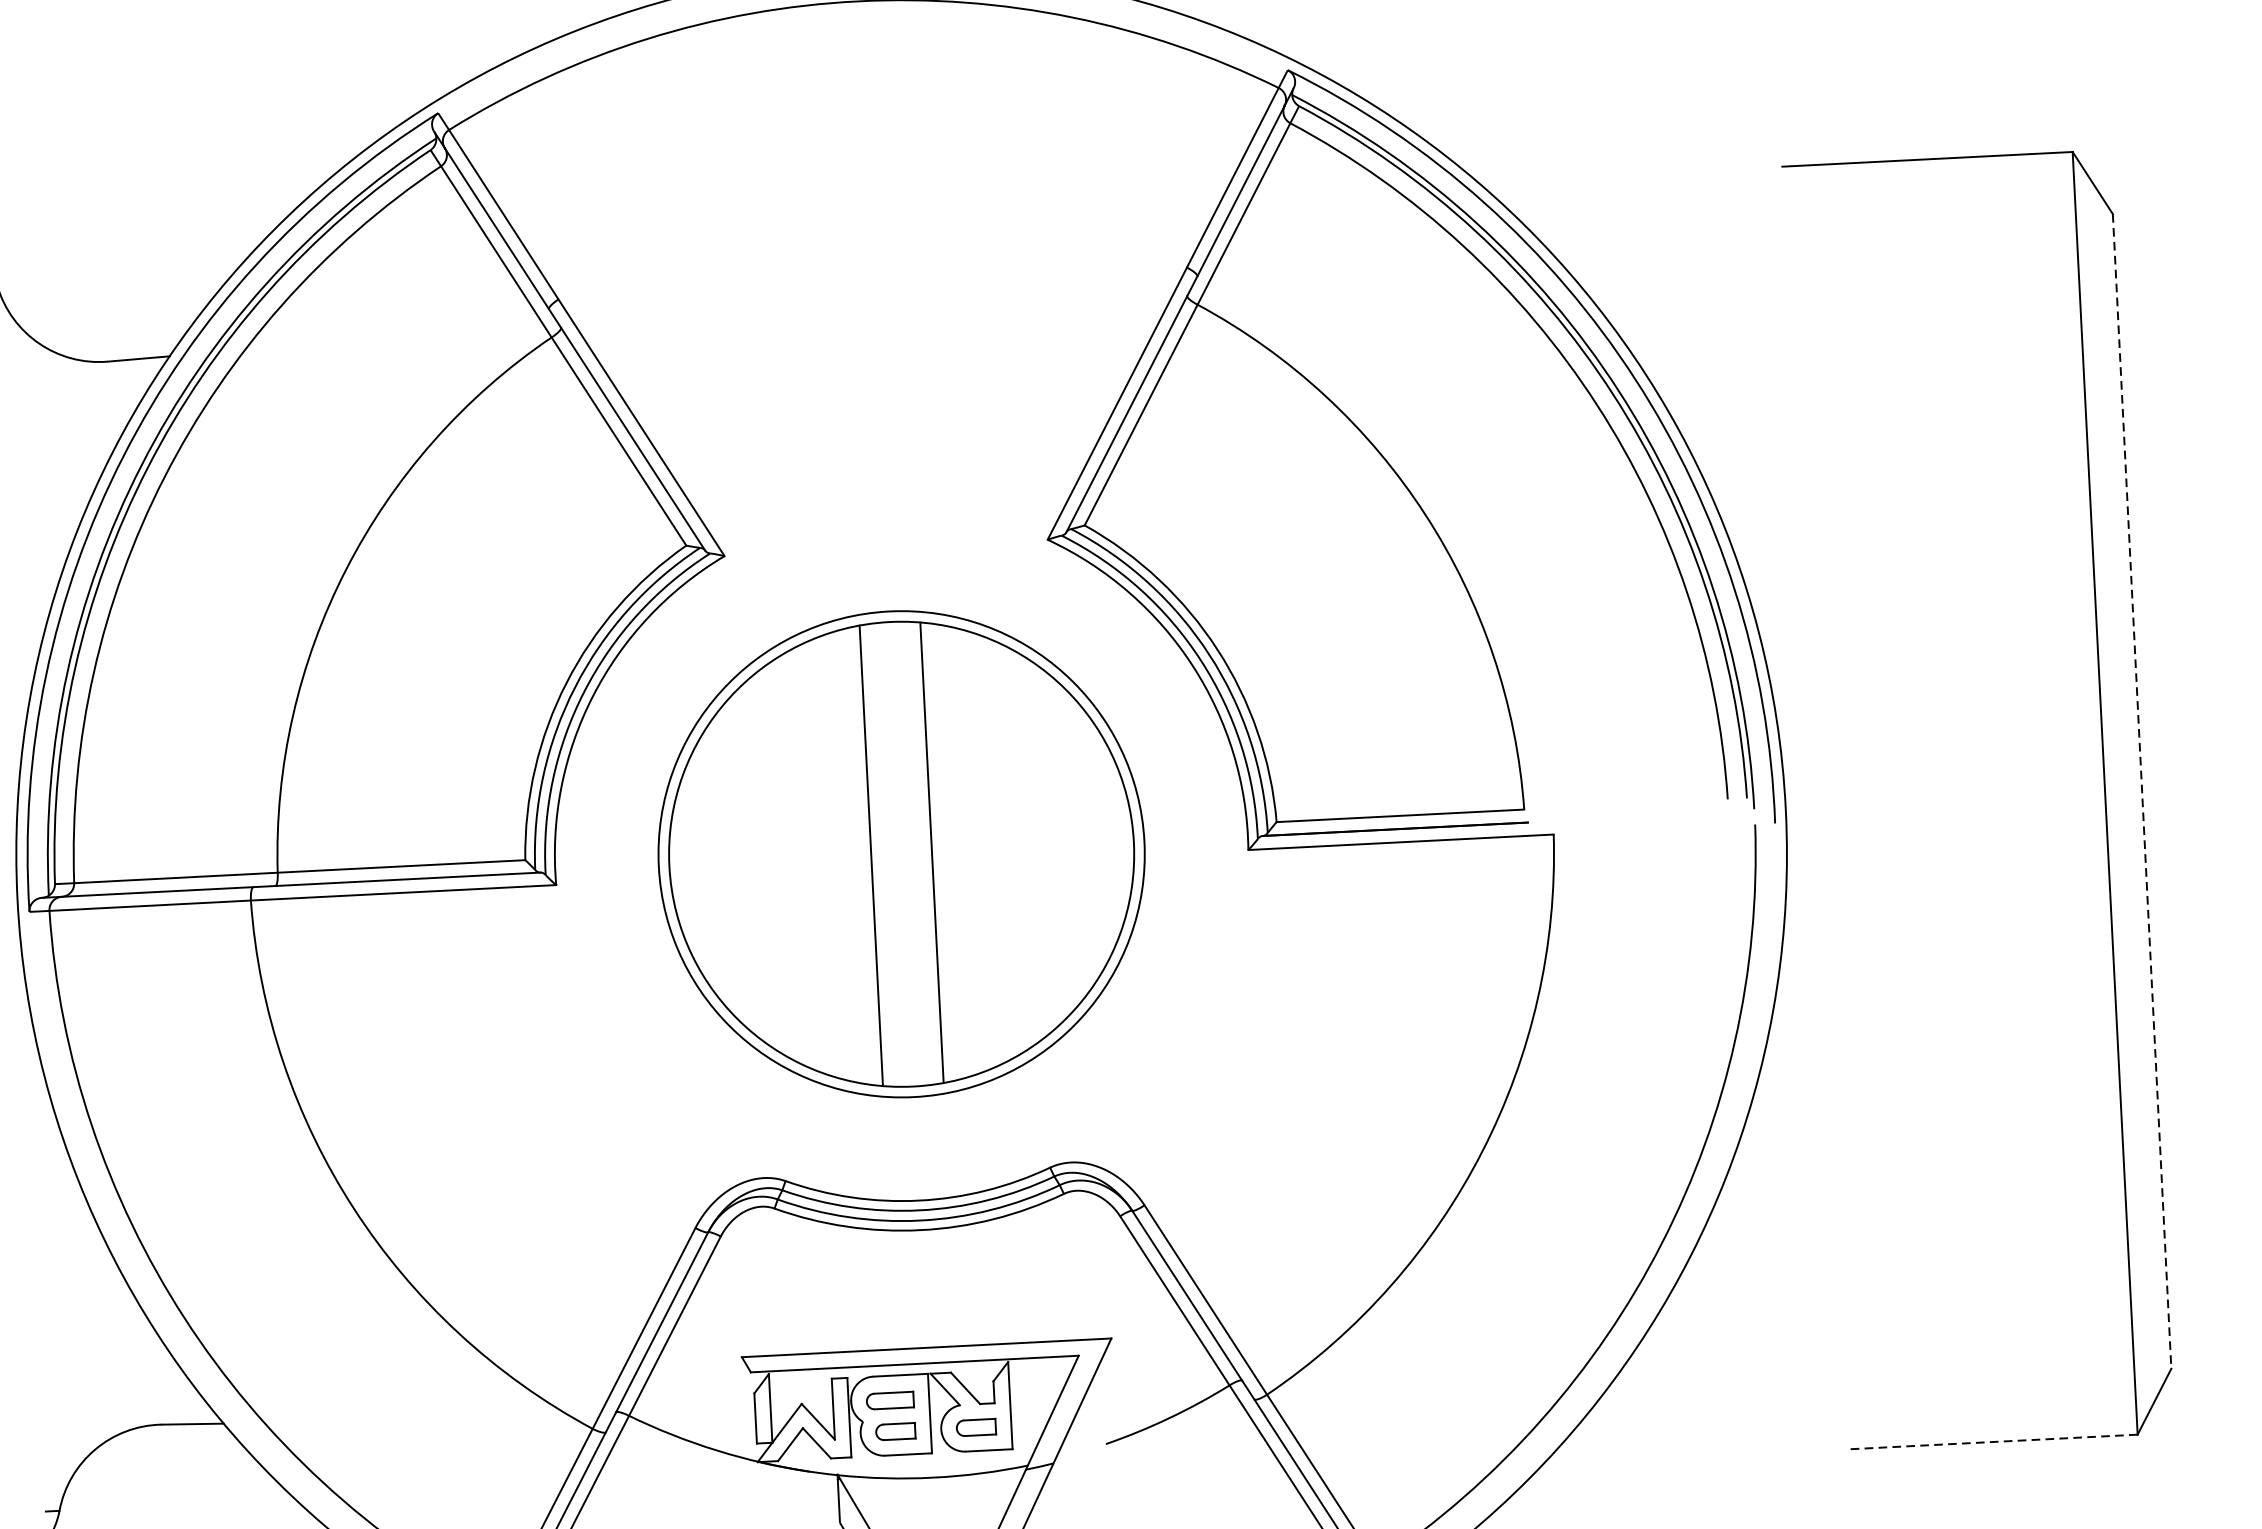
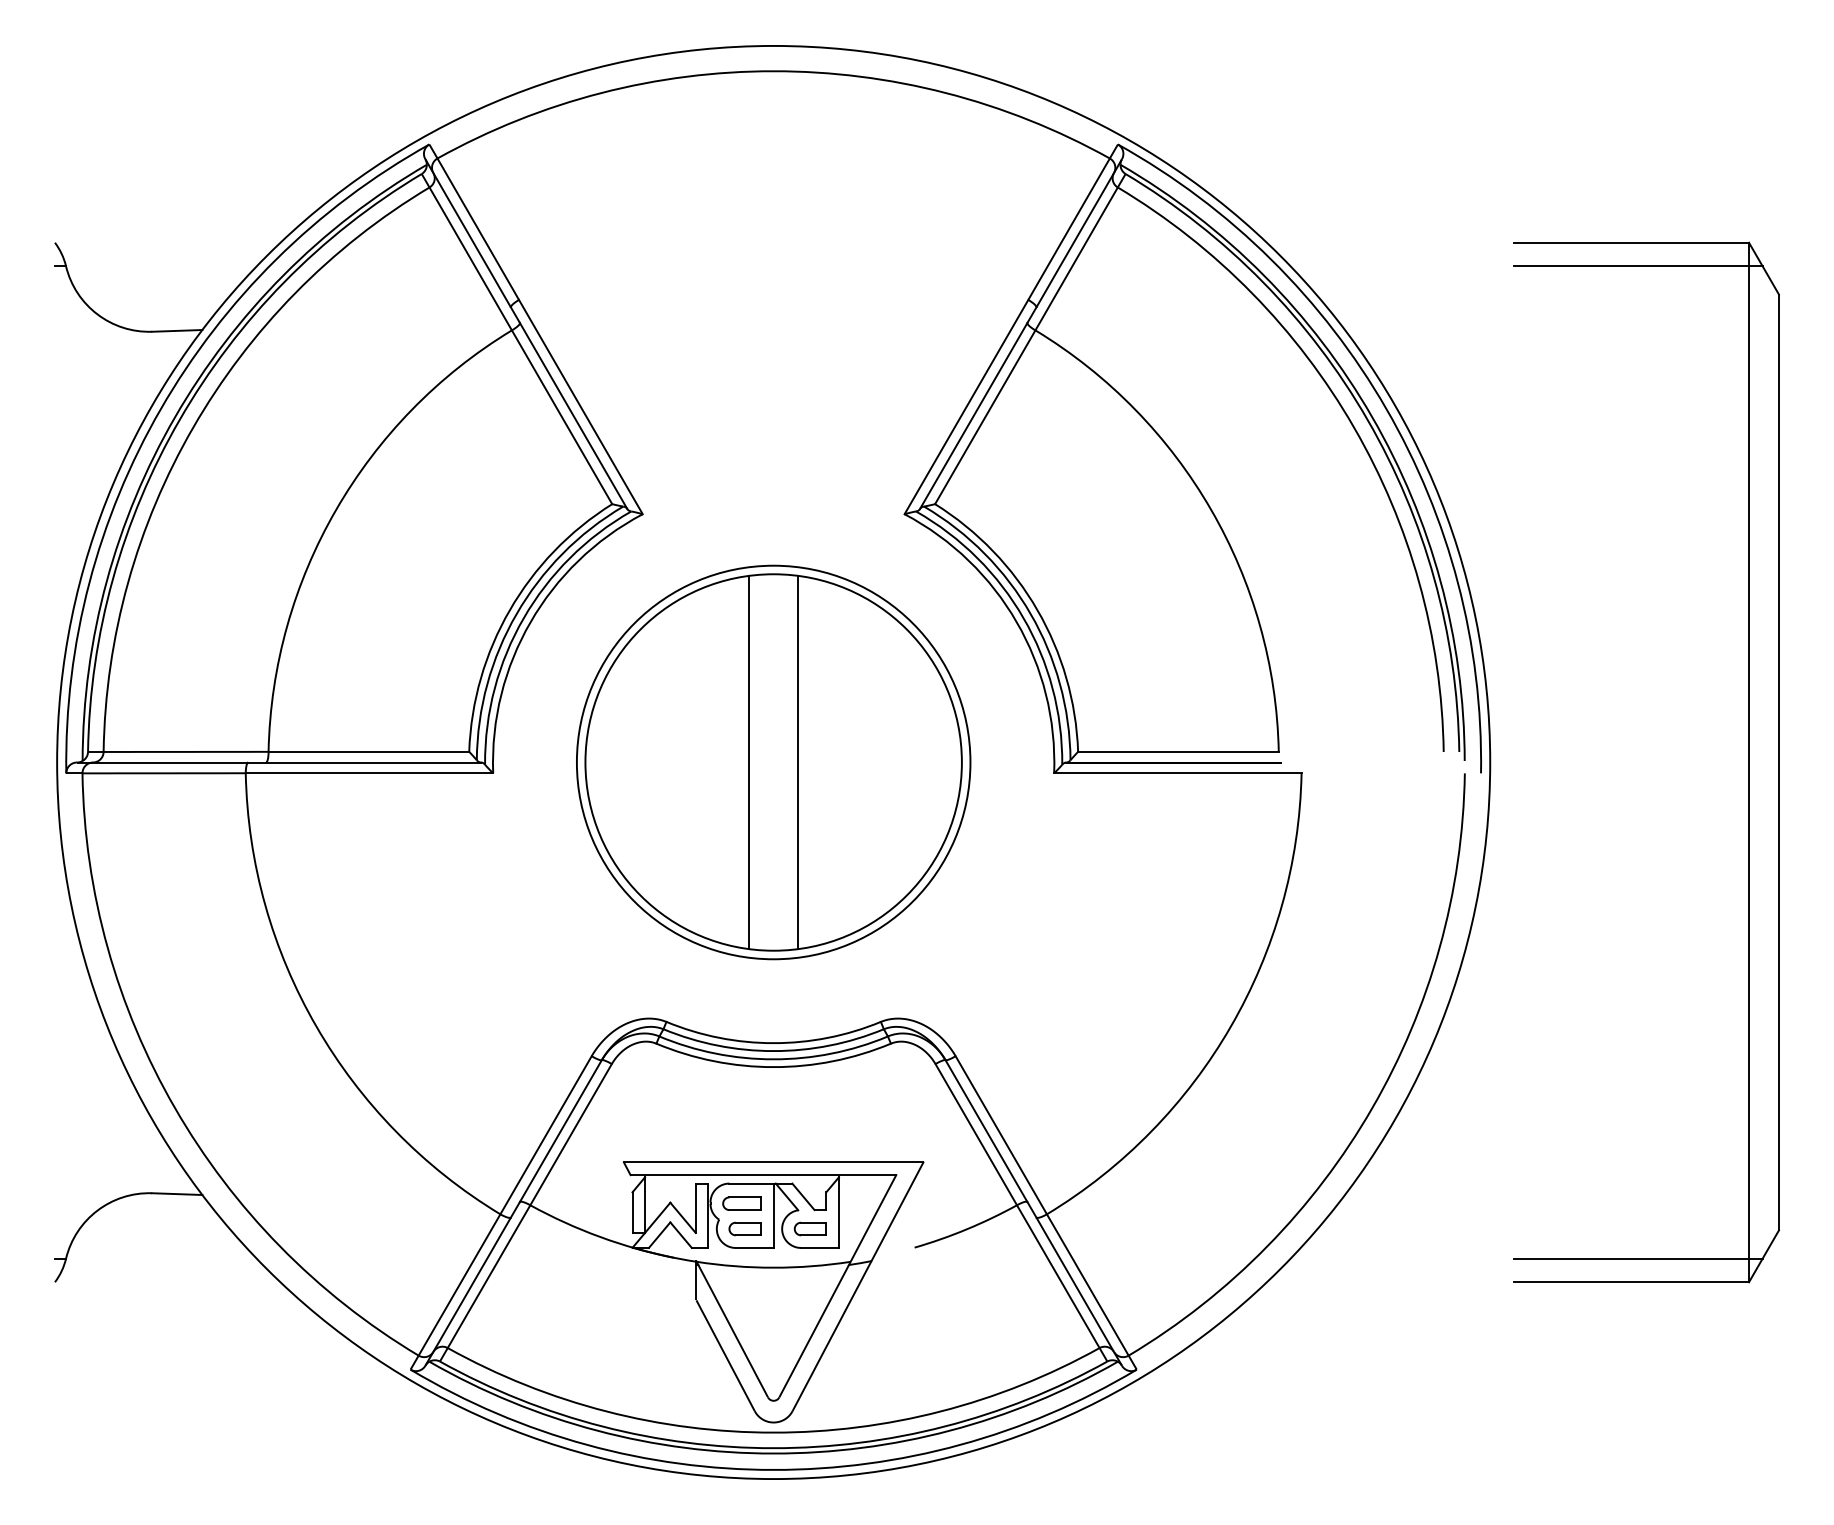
line: (1936, 188) -> (1637, 266), added
line: (2141, 791) -> (1778, 762), dashed -> solid
line: (1998, 1412) -> (1637, 1258), added
line: (1992, 1442) -> (1631, 1282), dashed -> solid

